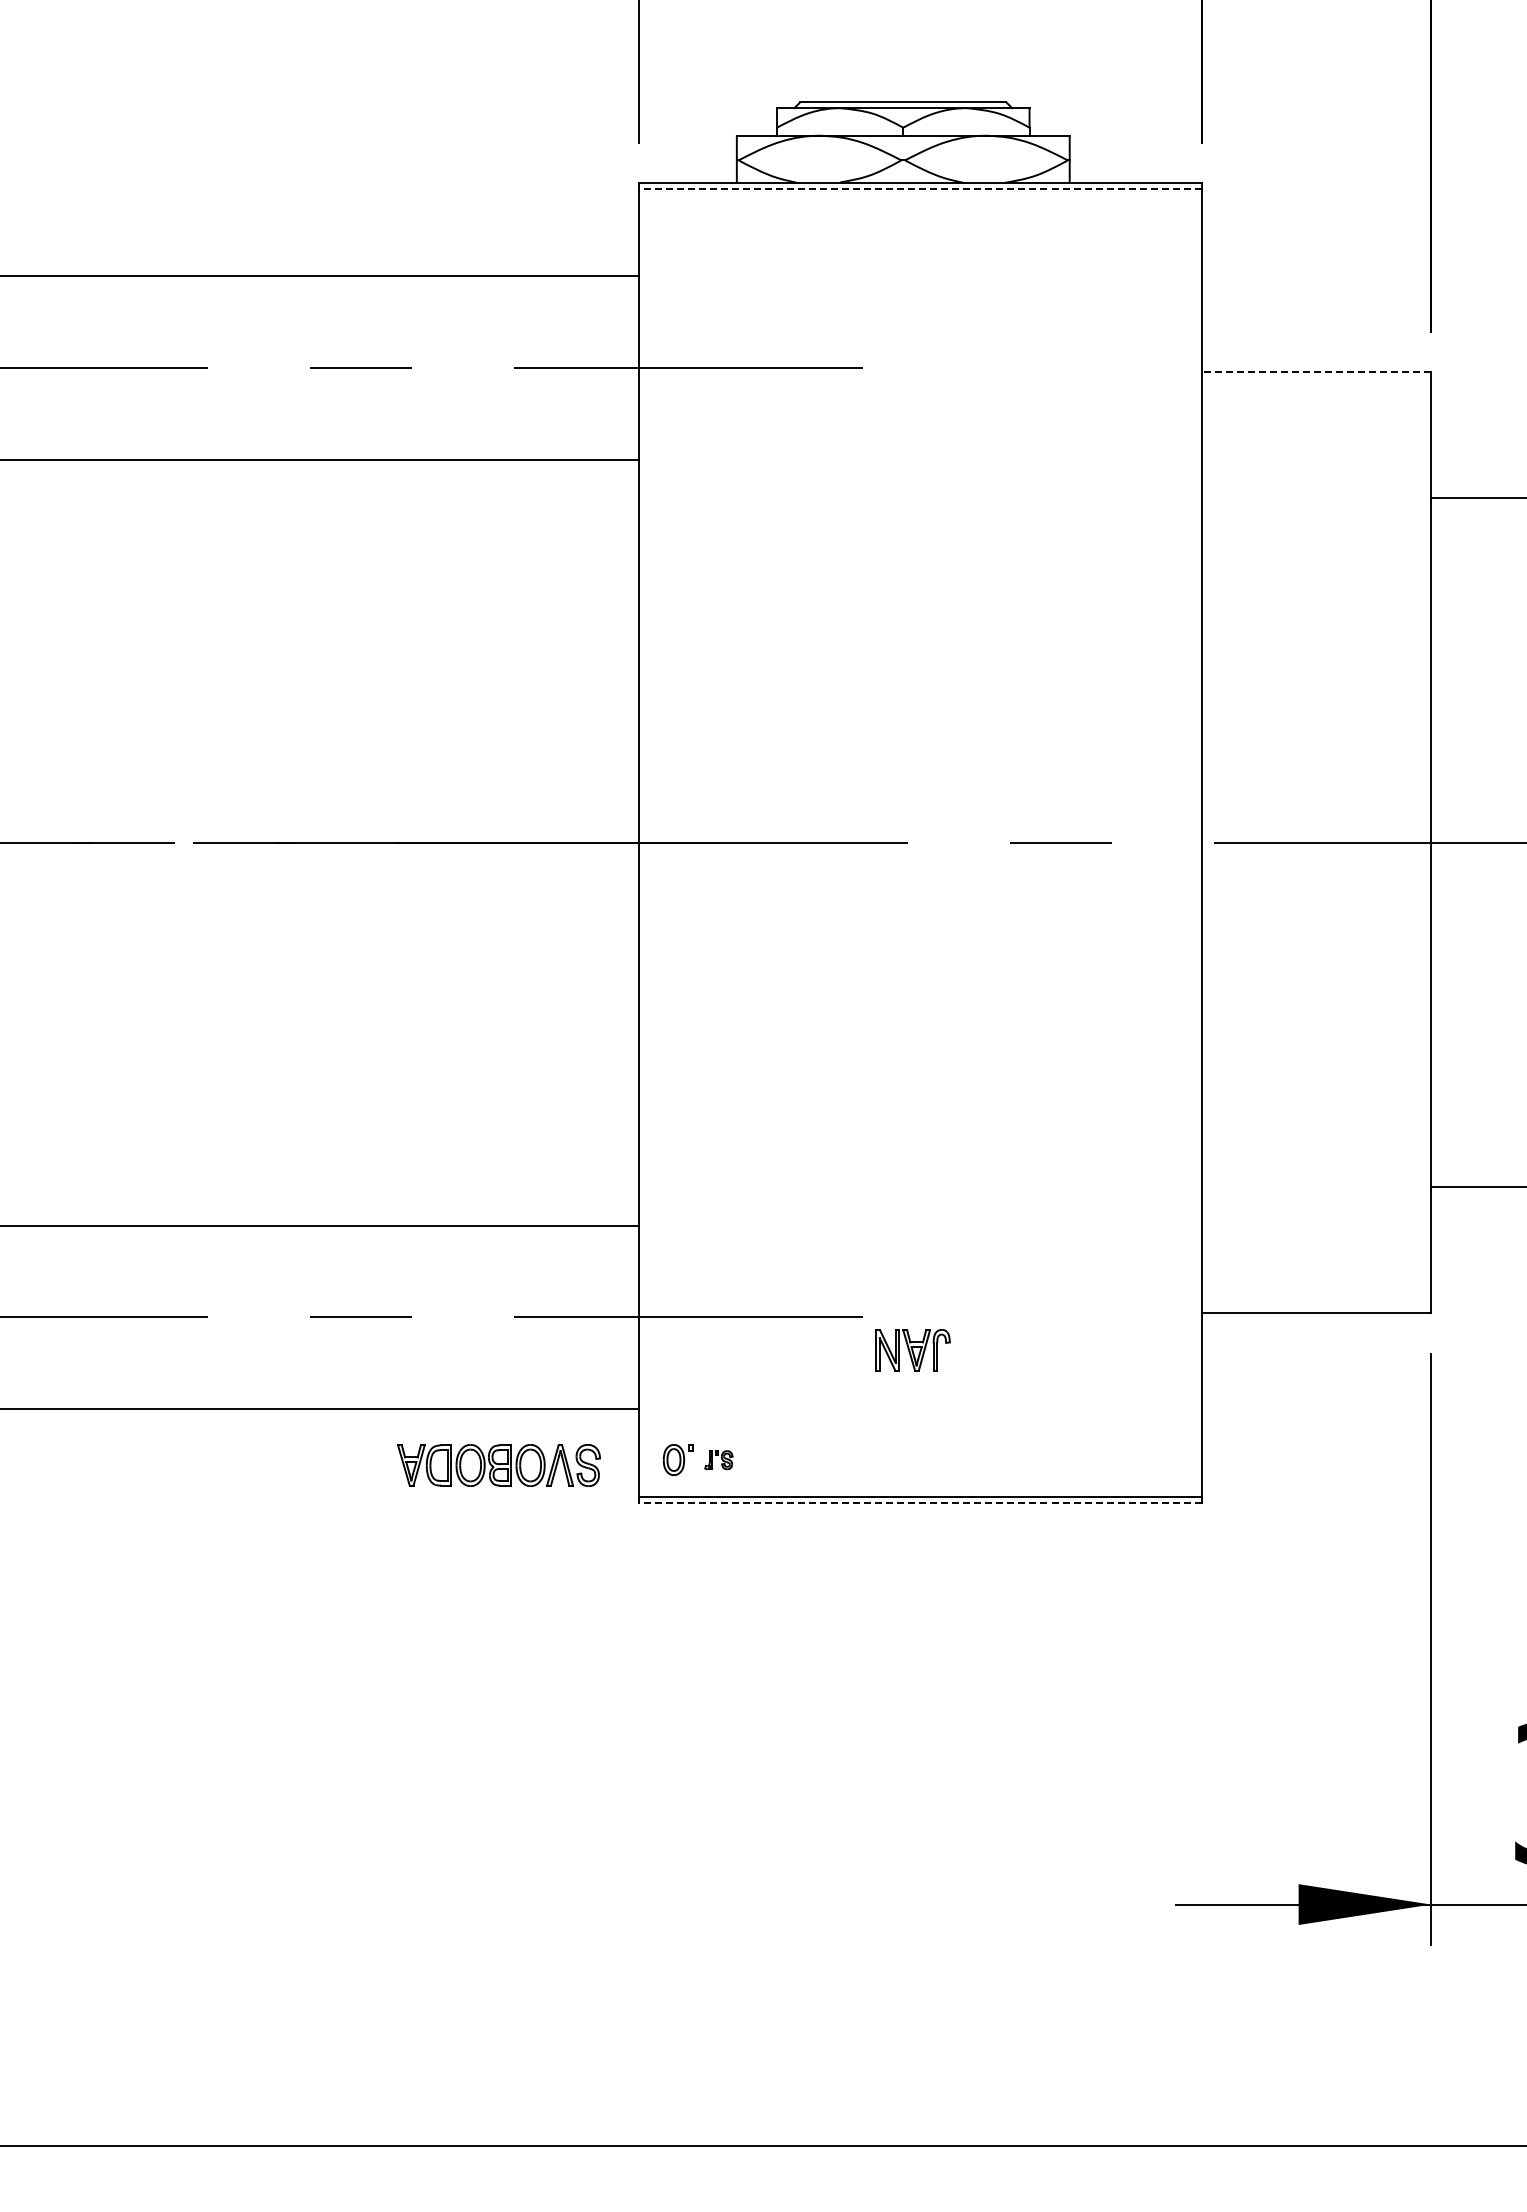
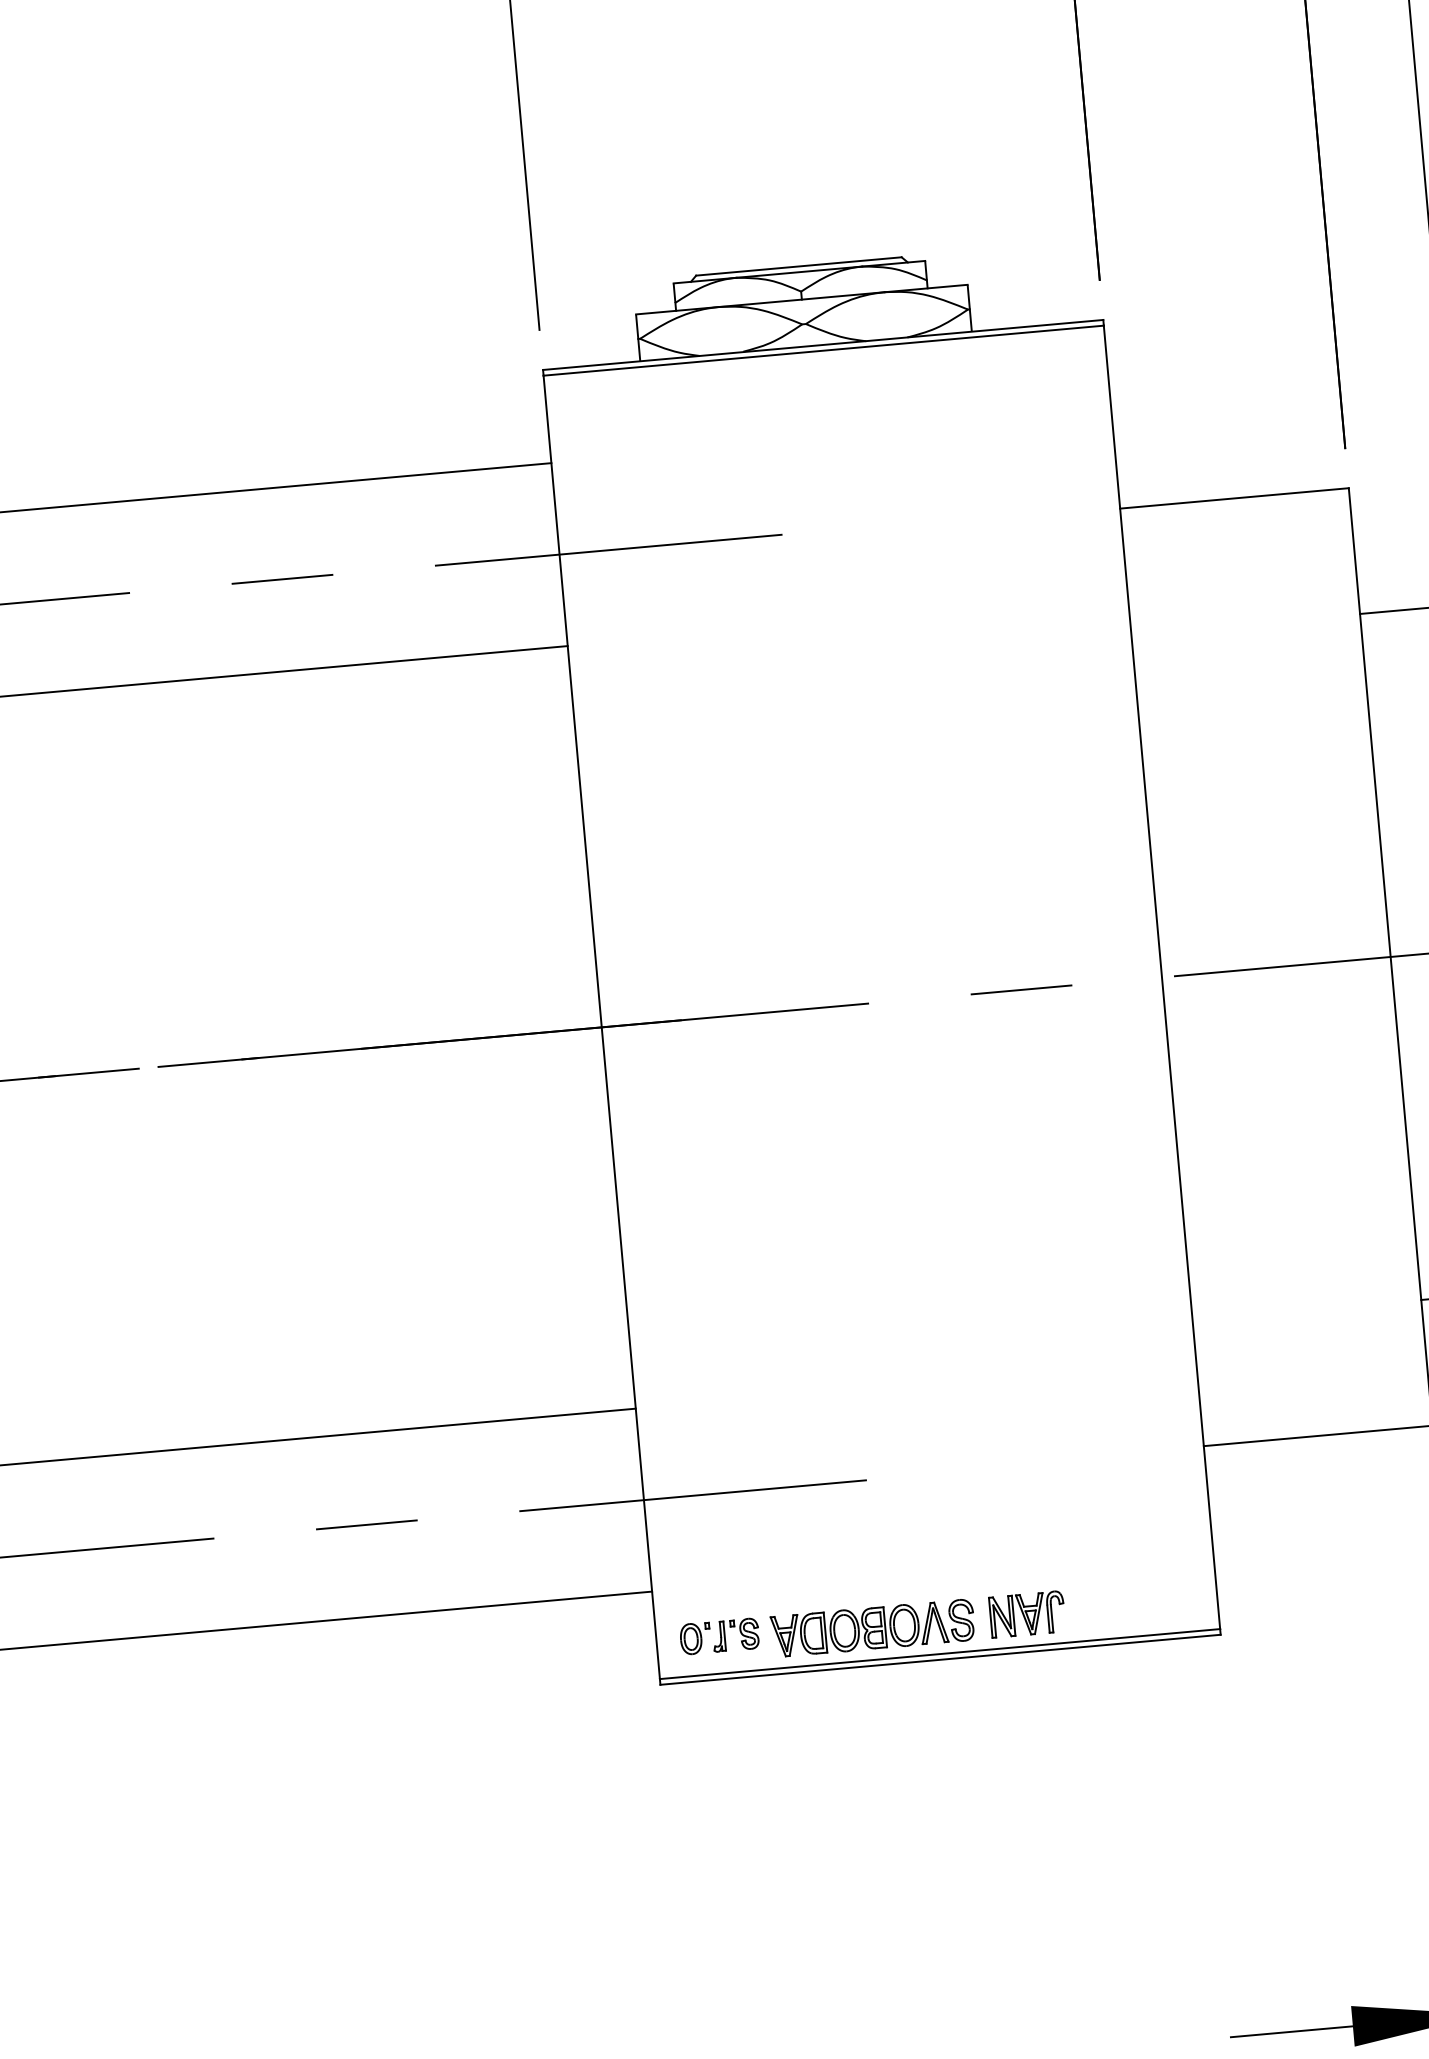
line: (919, 188) -> (822, 350), dashed -> solid
line: (1316, 372) -> (1234, 498), dashed -> solid
part: (912, 1350) -> (1026, 1614), moved
part: (718, 1460) -> (735, 1635), size x1.67
part: (498, 1465) -> (872, 1628), moved
line: (919, 1502) -> (939, 1659), dashed -> solid

